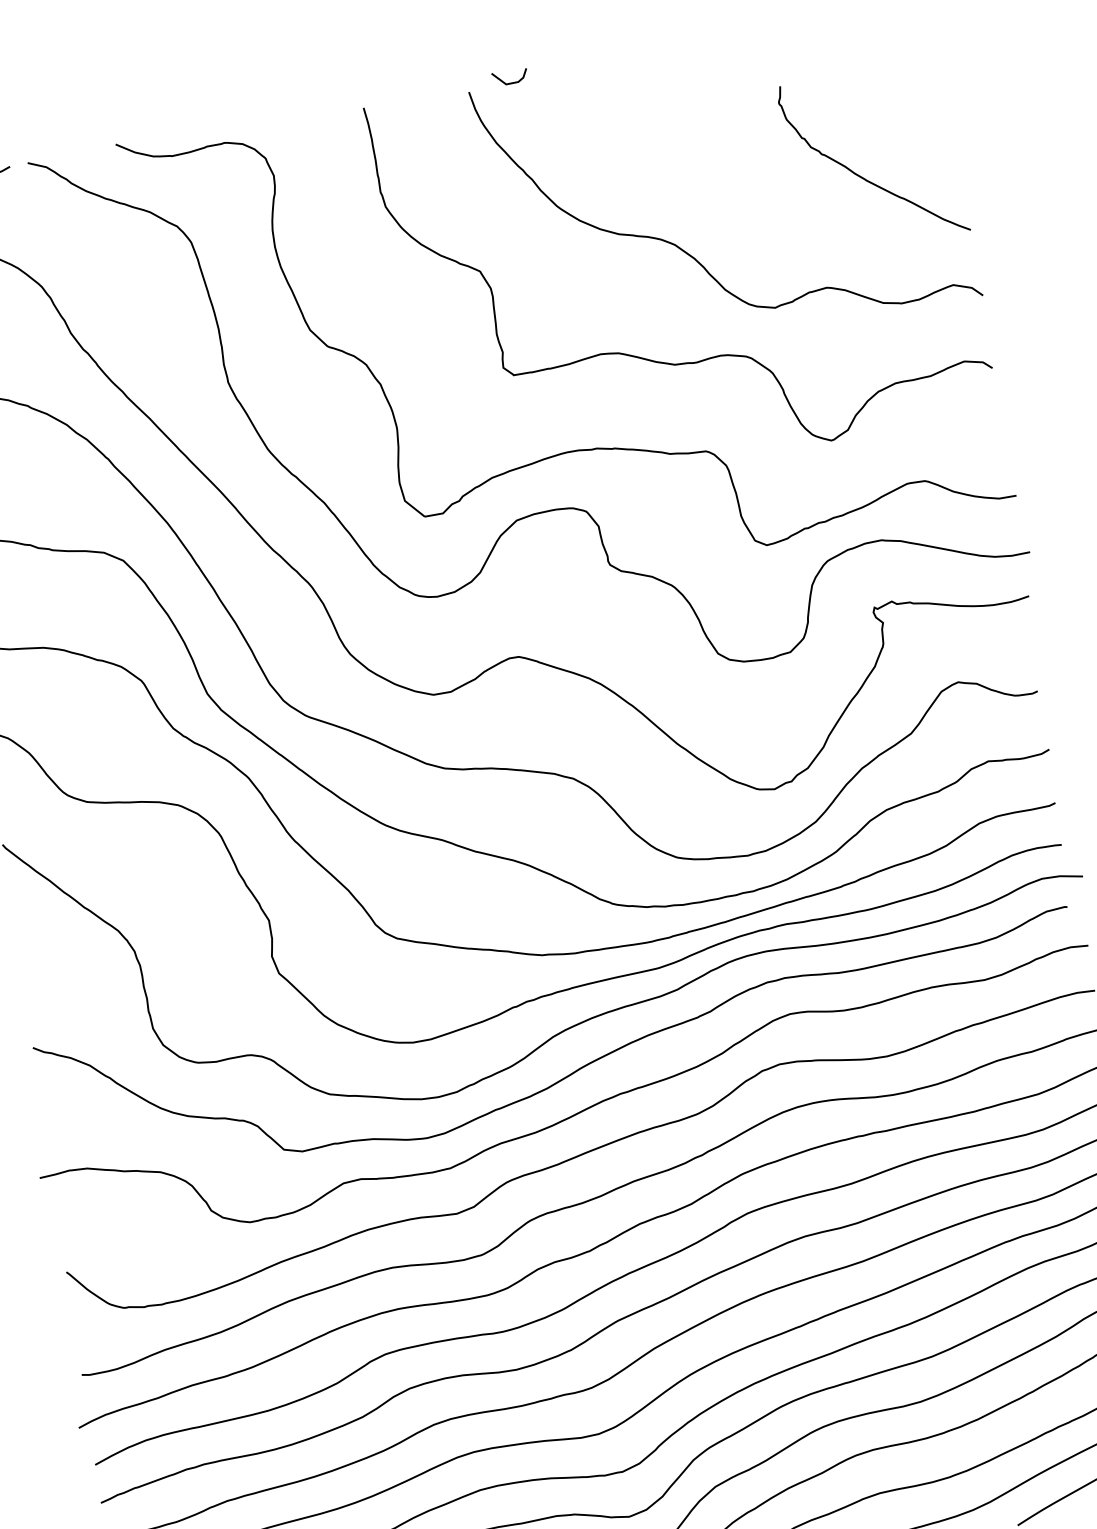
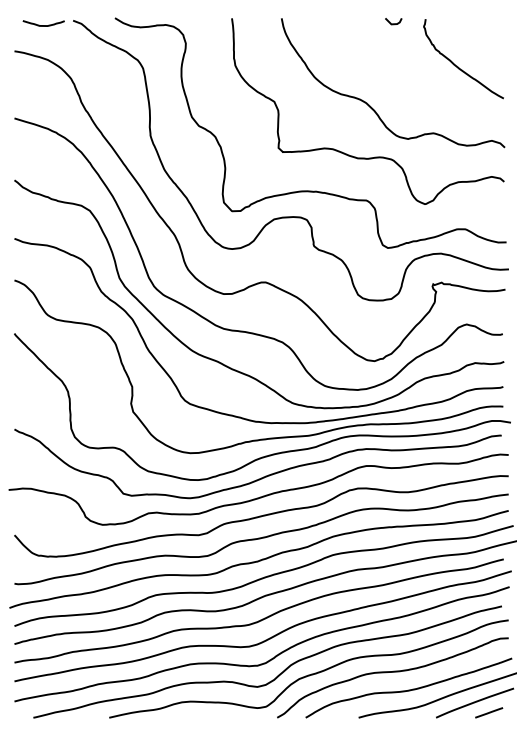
line: (510, 81) -> (393, 23), moved
curve: (864, 176) -> (458, 66), moved

